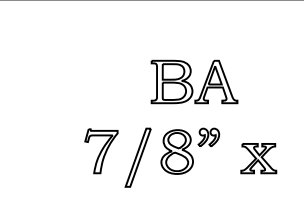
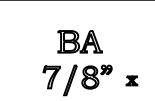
part: (193, 81) -> (79, 41), moved
part: (257, 157) -> (131, 80), size x0.6

